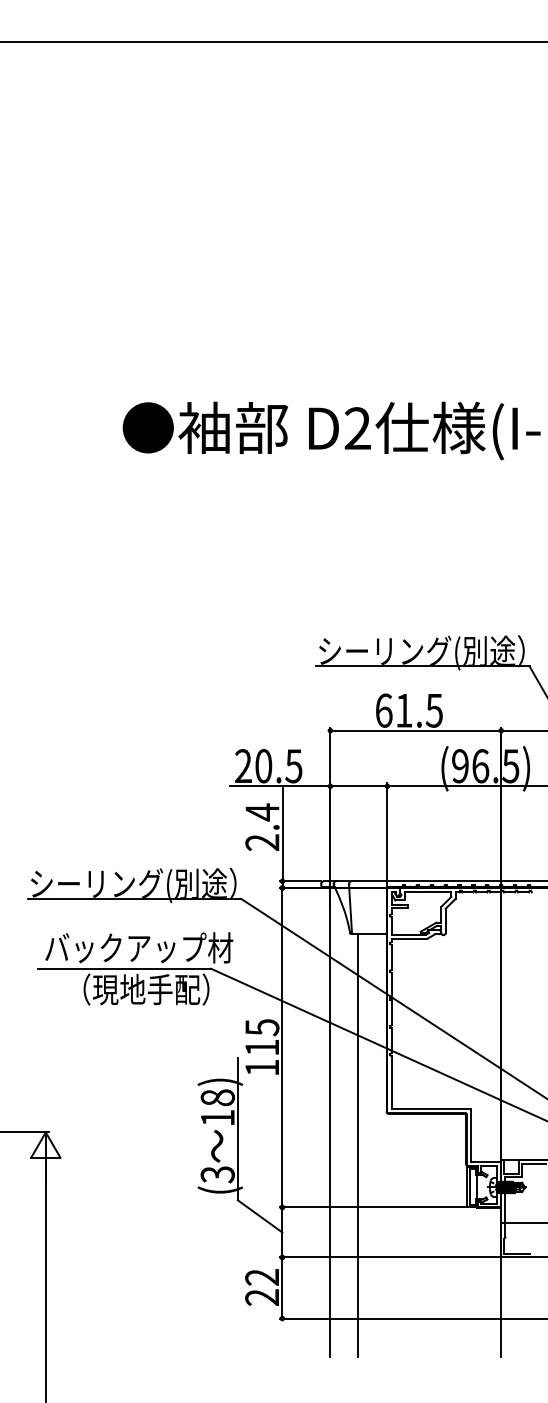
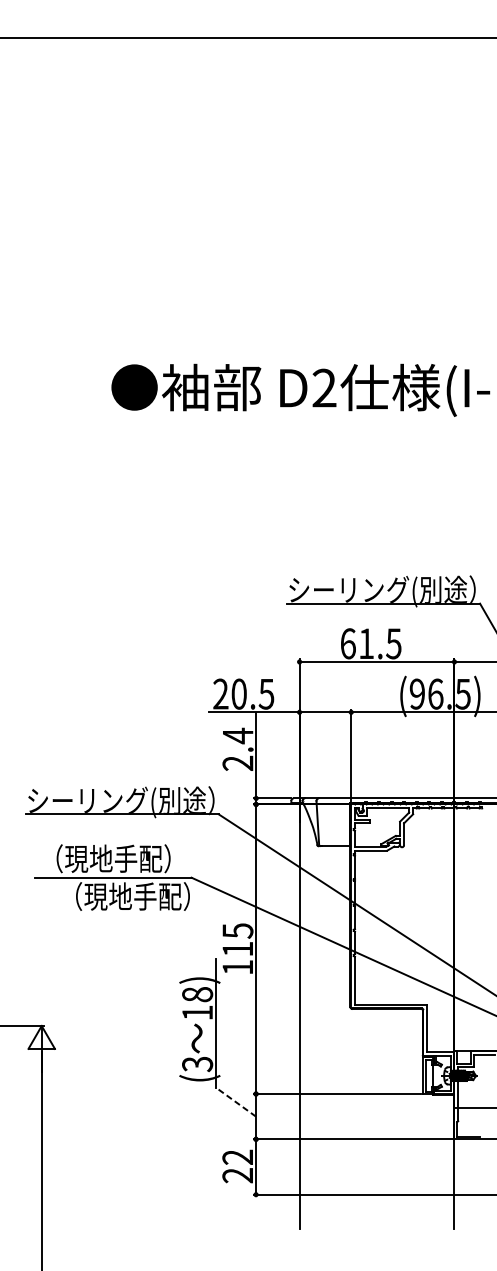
text: (139, 947) -> (126, 858), バックアップ材 -> （現地手配）
line: (358, 1145) -> (325, 1037), removed
line: (259, 1216) -> (235, 1102), solid -> dashed

